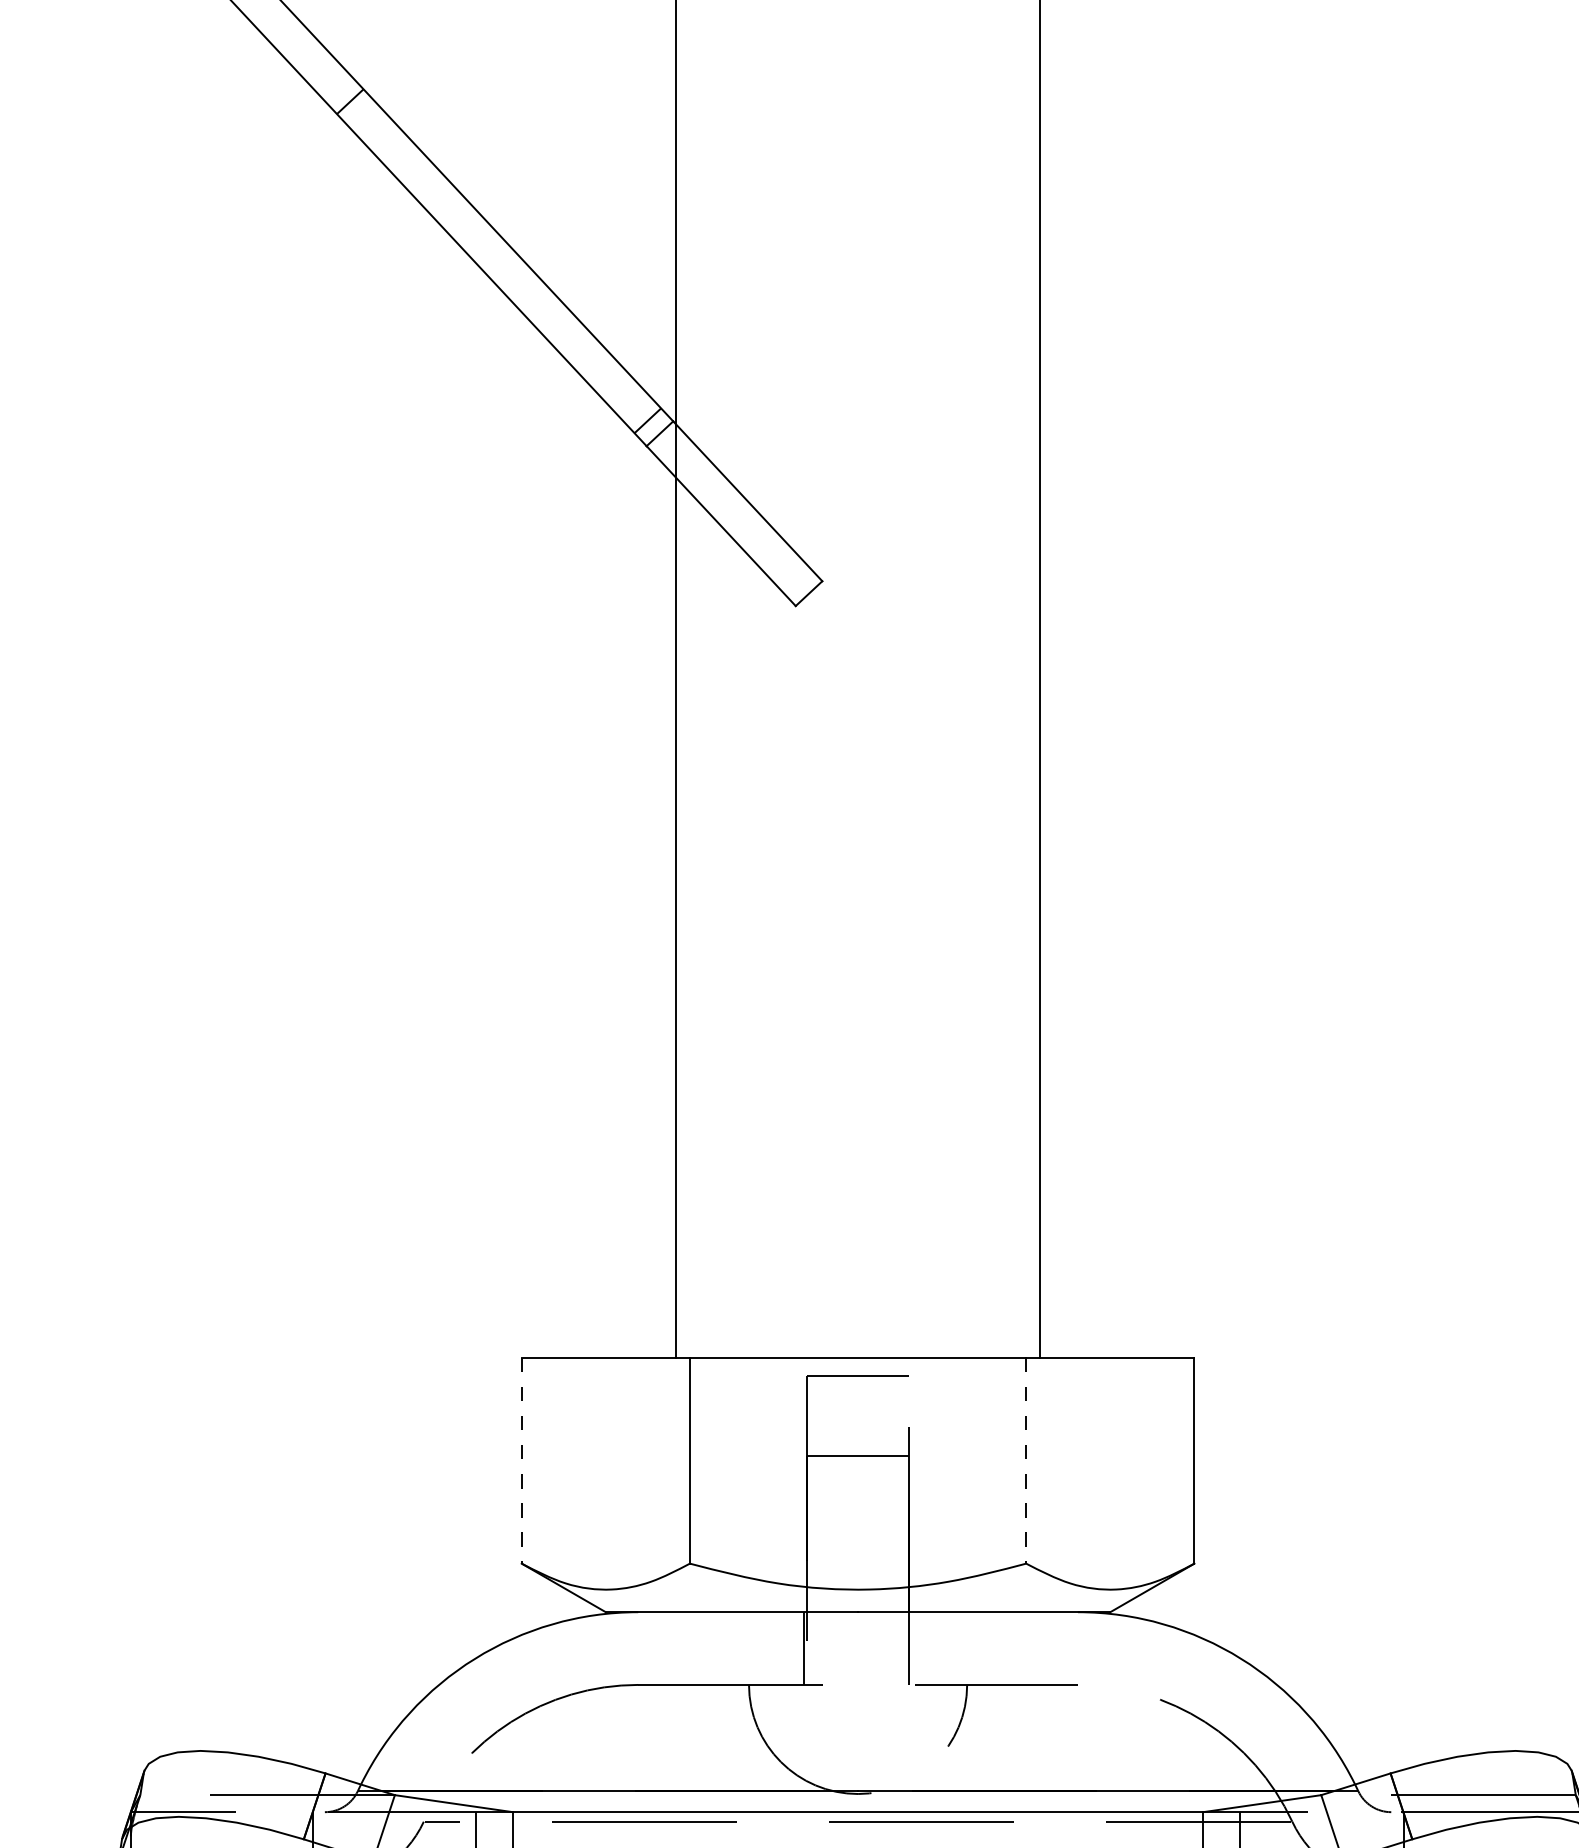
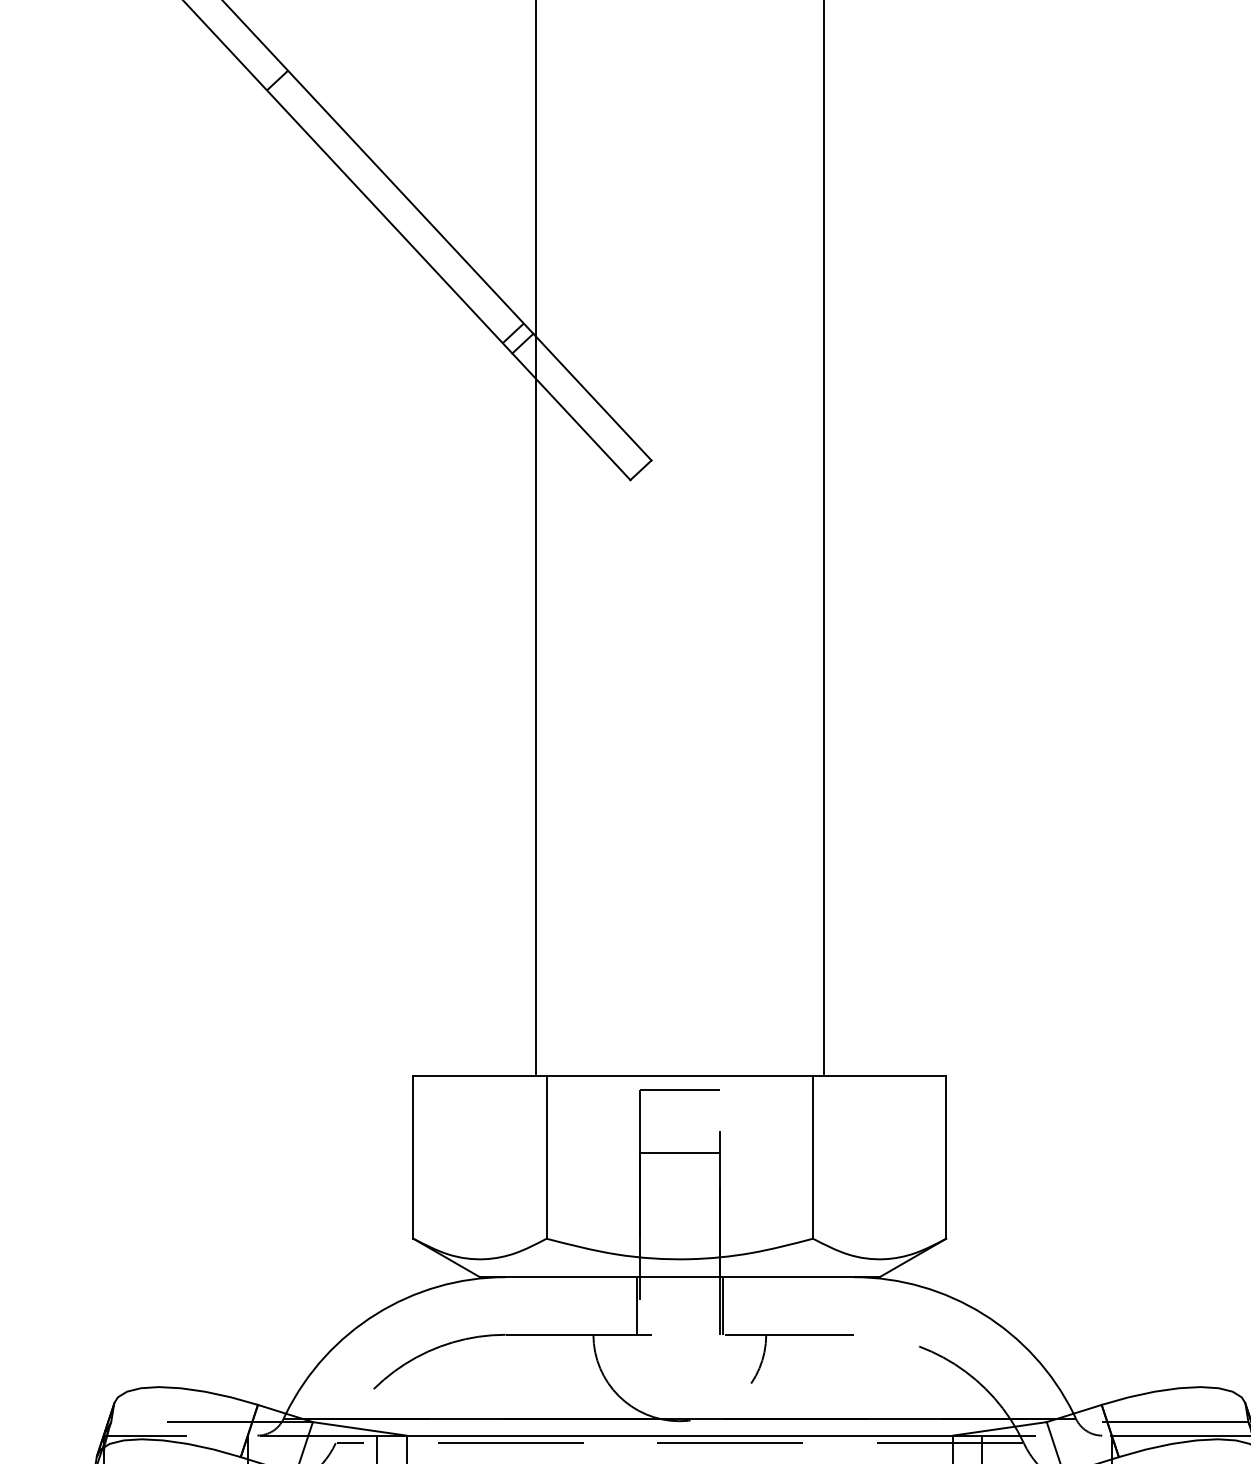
line: (521, 1460) -> (413, 1157), dashed -> solid
line: (1026, 1460) -> (813, 1157), dashed -> solid
line: (912, 1648) -> (722, 1305), added

